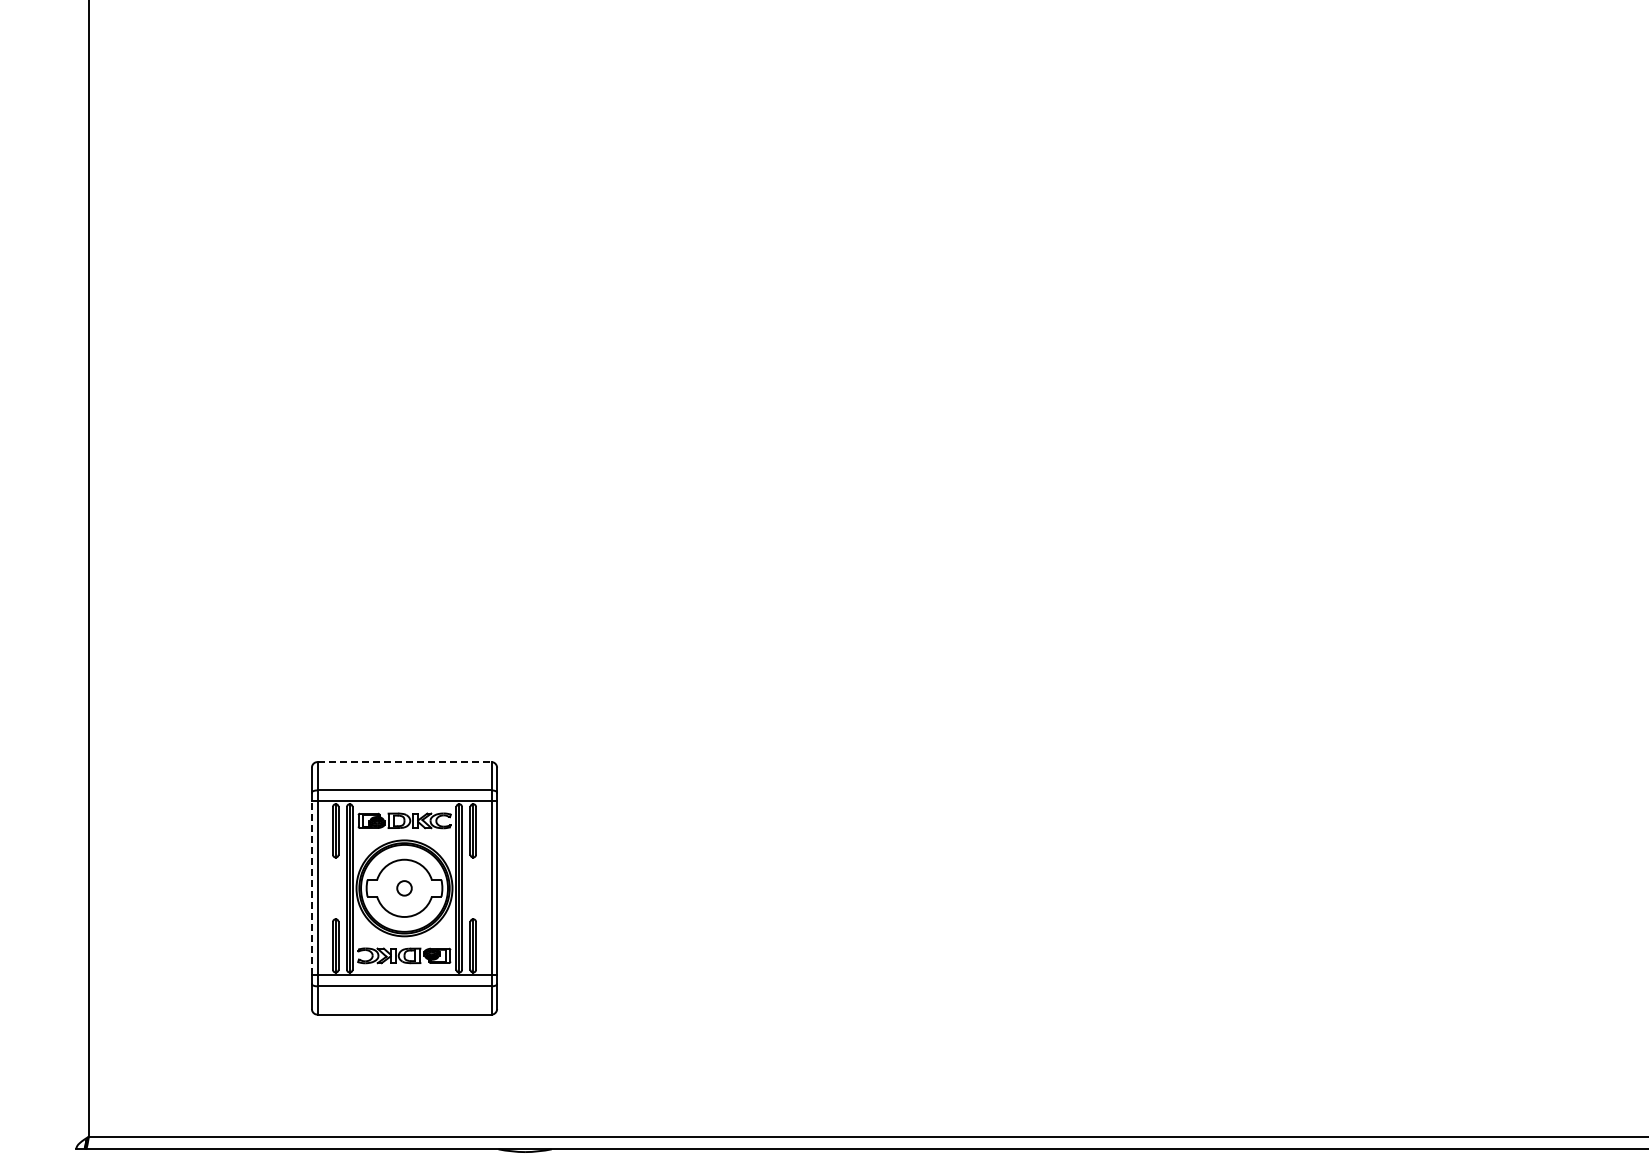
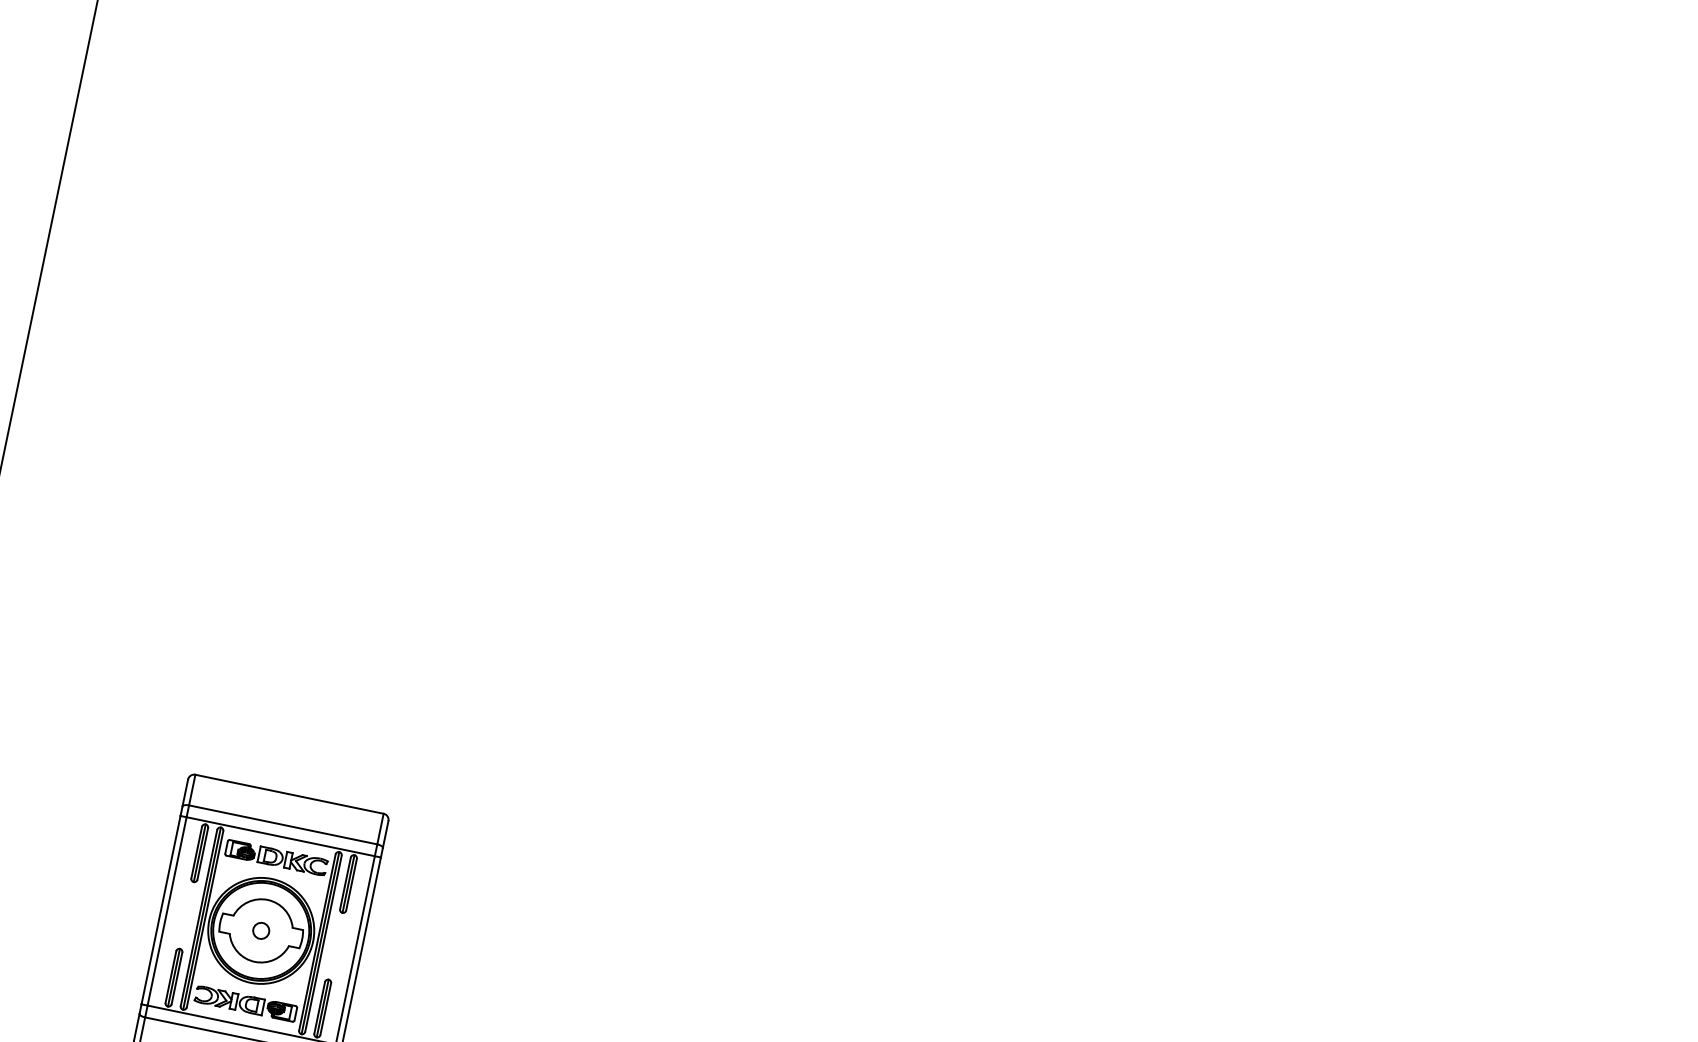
line: (404, 762) -> (289, 794), dashed -> solid
line: (311, 887) -> (160, 909), dashed -> solid

